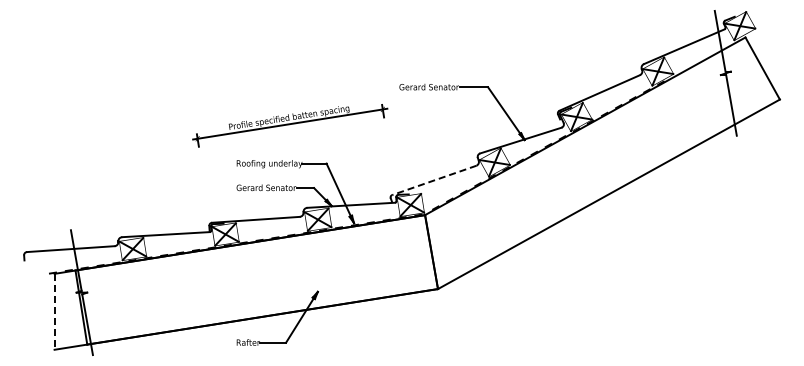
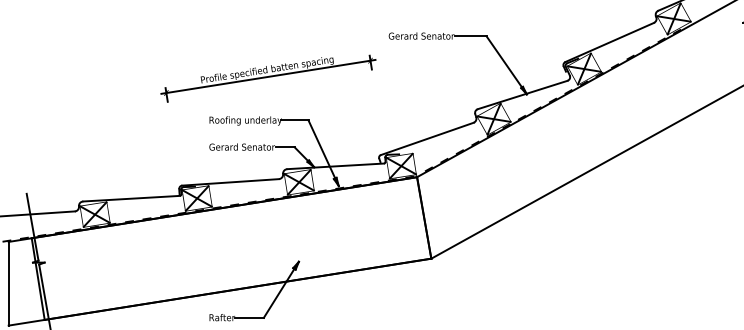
line: (434, 180) -> (427, 139), dashed -> solid
line: (54, 311) -> (8, 283), dashed -> solid

